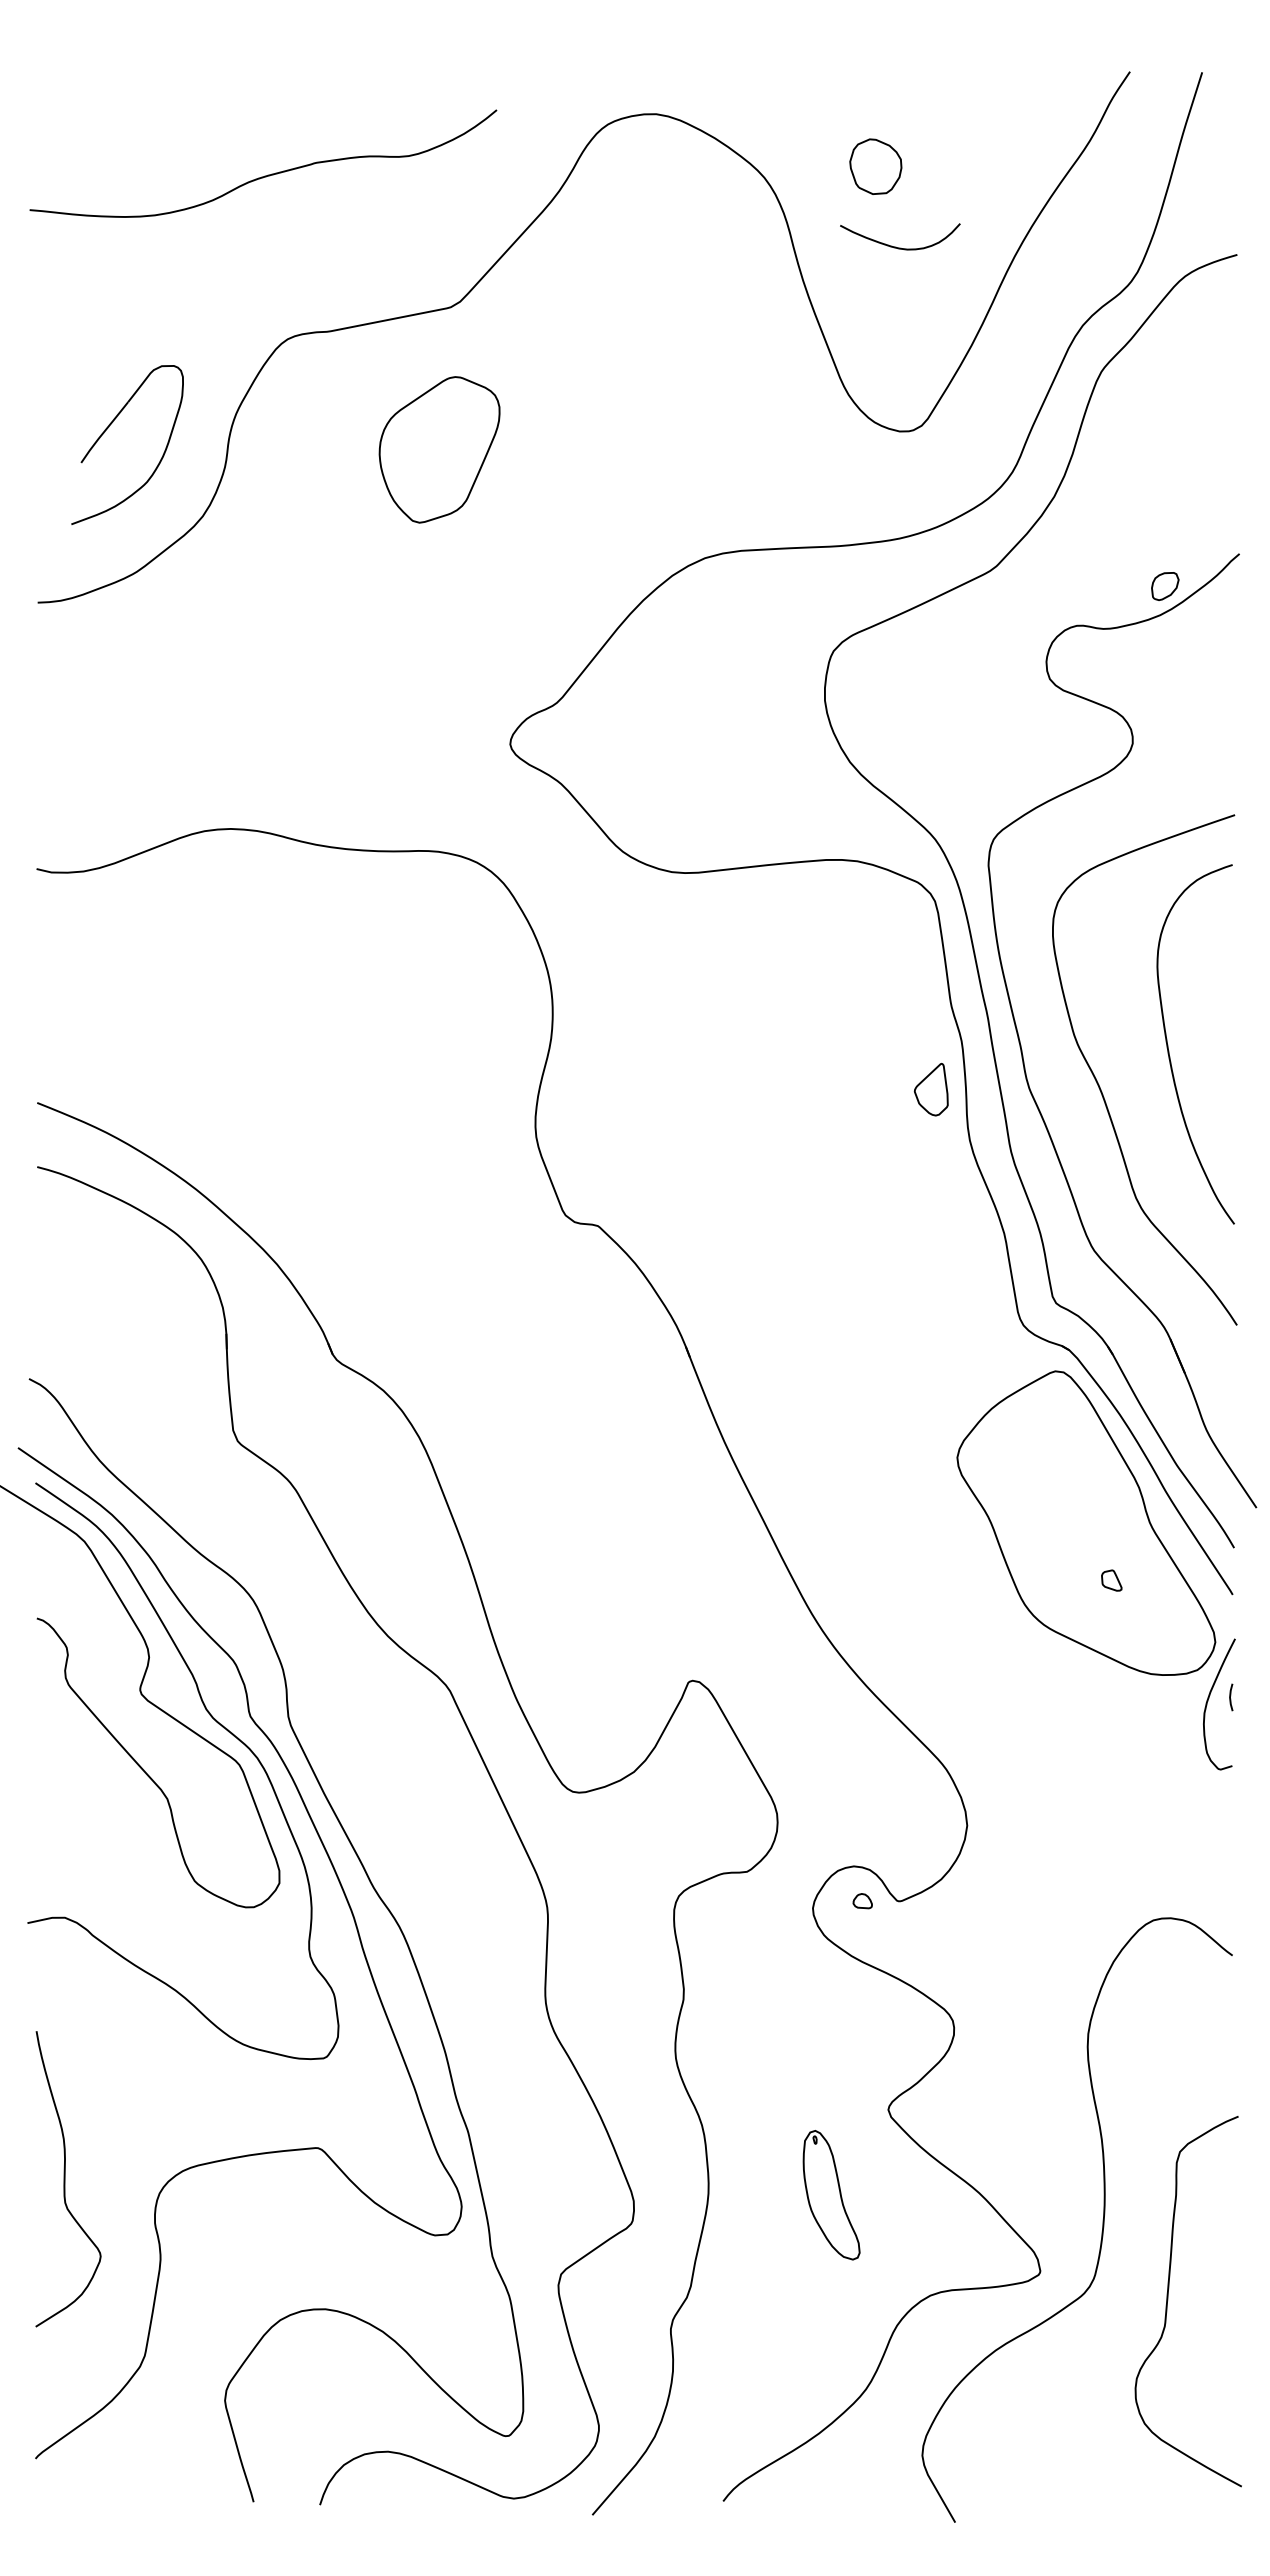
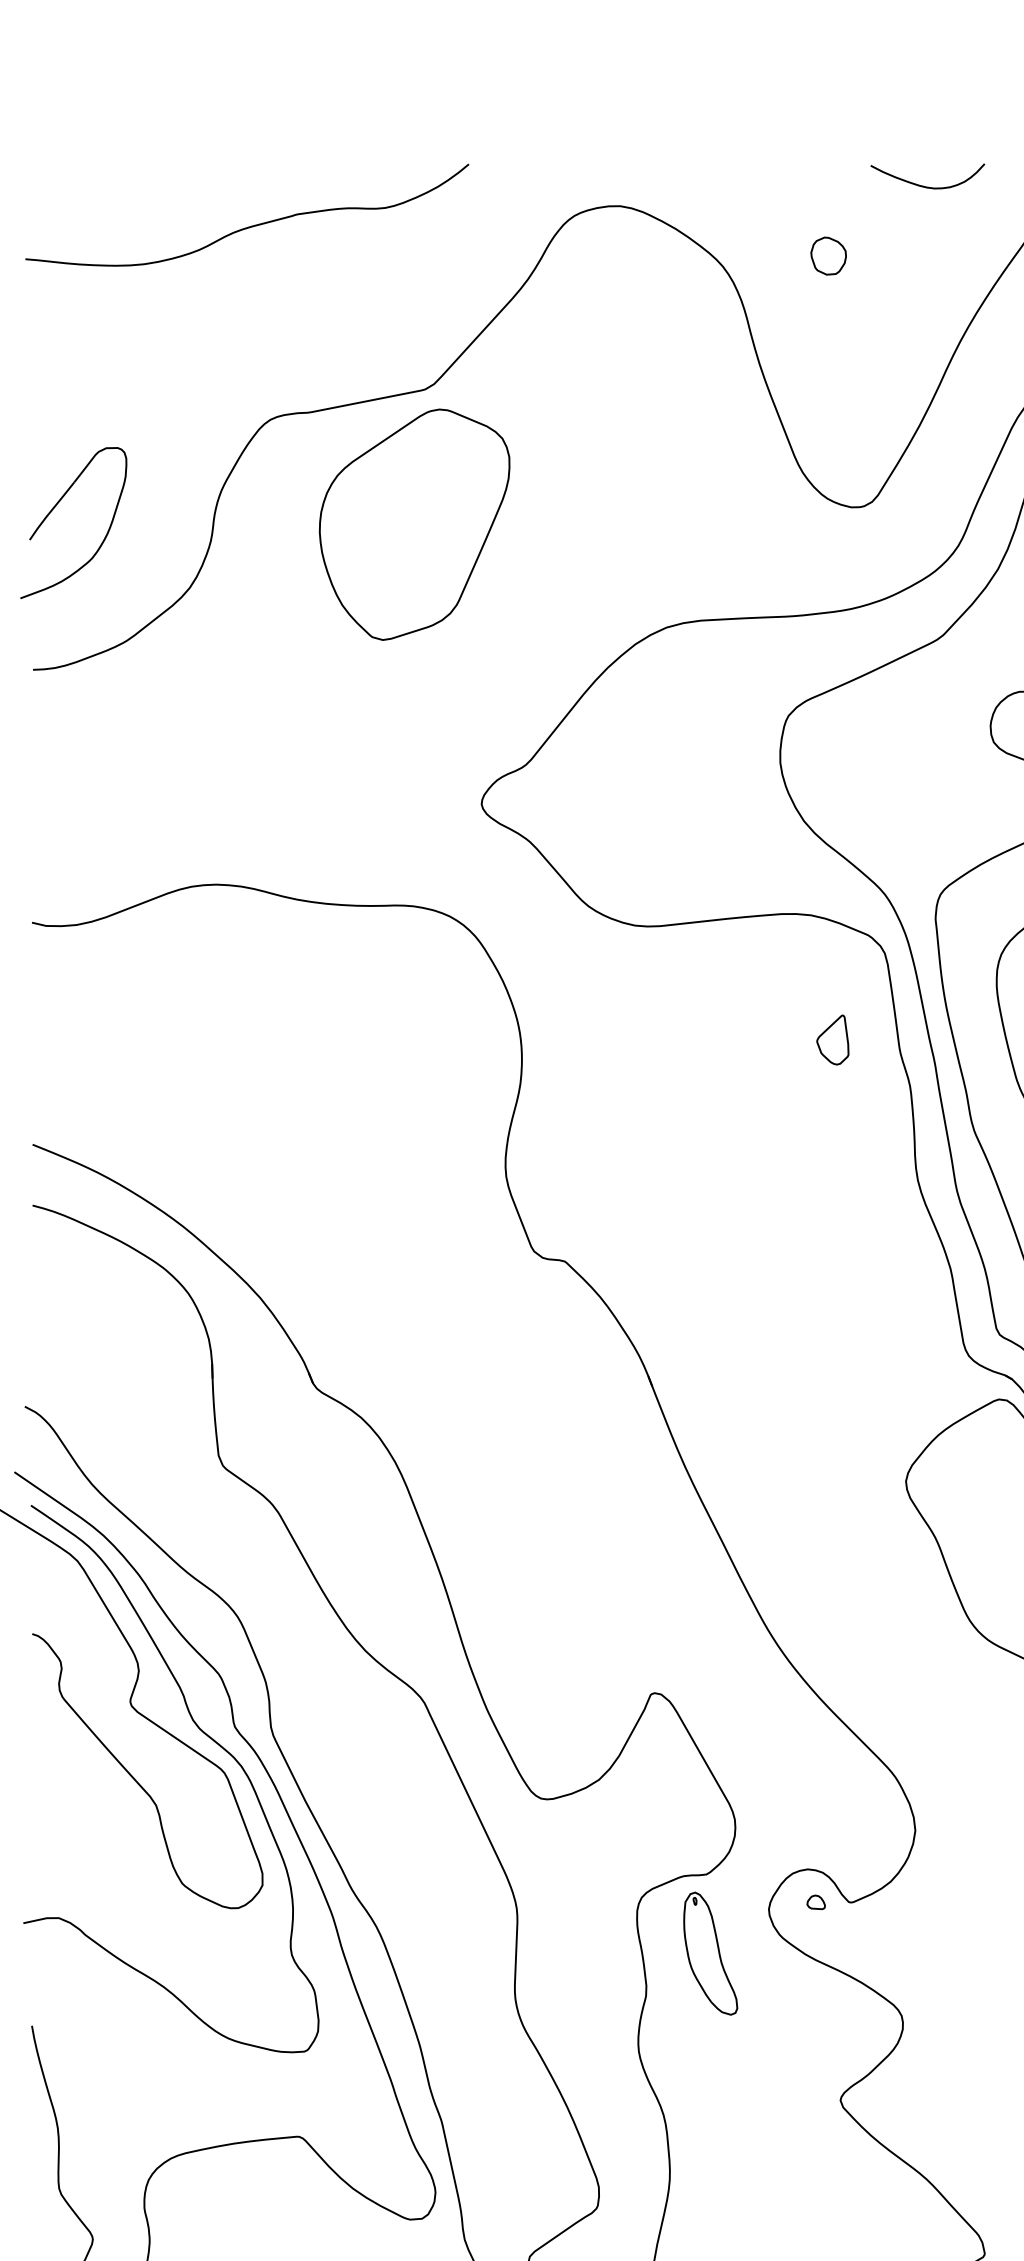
part: (875, 166) -> (828, 255), size x0.71
curve: (264, 175) -> (248, 226), moved
curve: (896, 246) -> (924, 185), moved
part: (108, 428) -> (55, 507), moved
part: (439, 449) -> (414, 524), size x1.67
part: (930, 1089) -> (832, 1039), moved
part: (831, 2195) -> (710, 1953), moved

